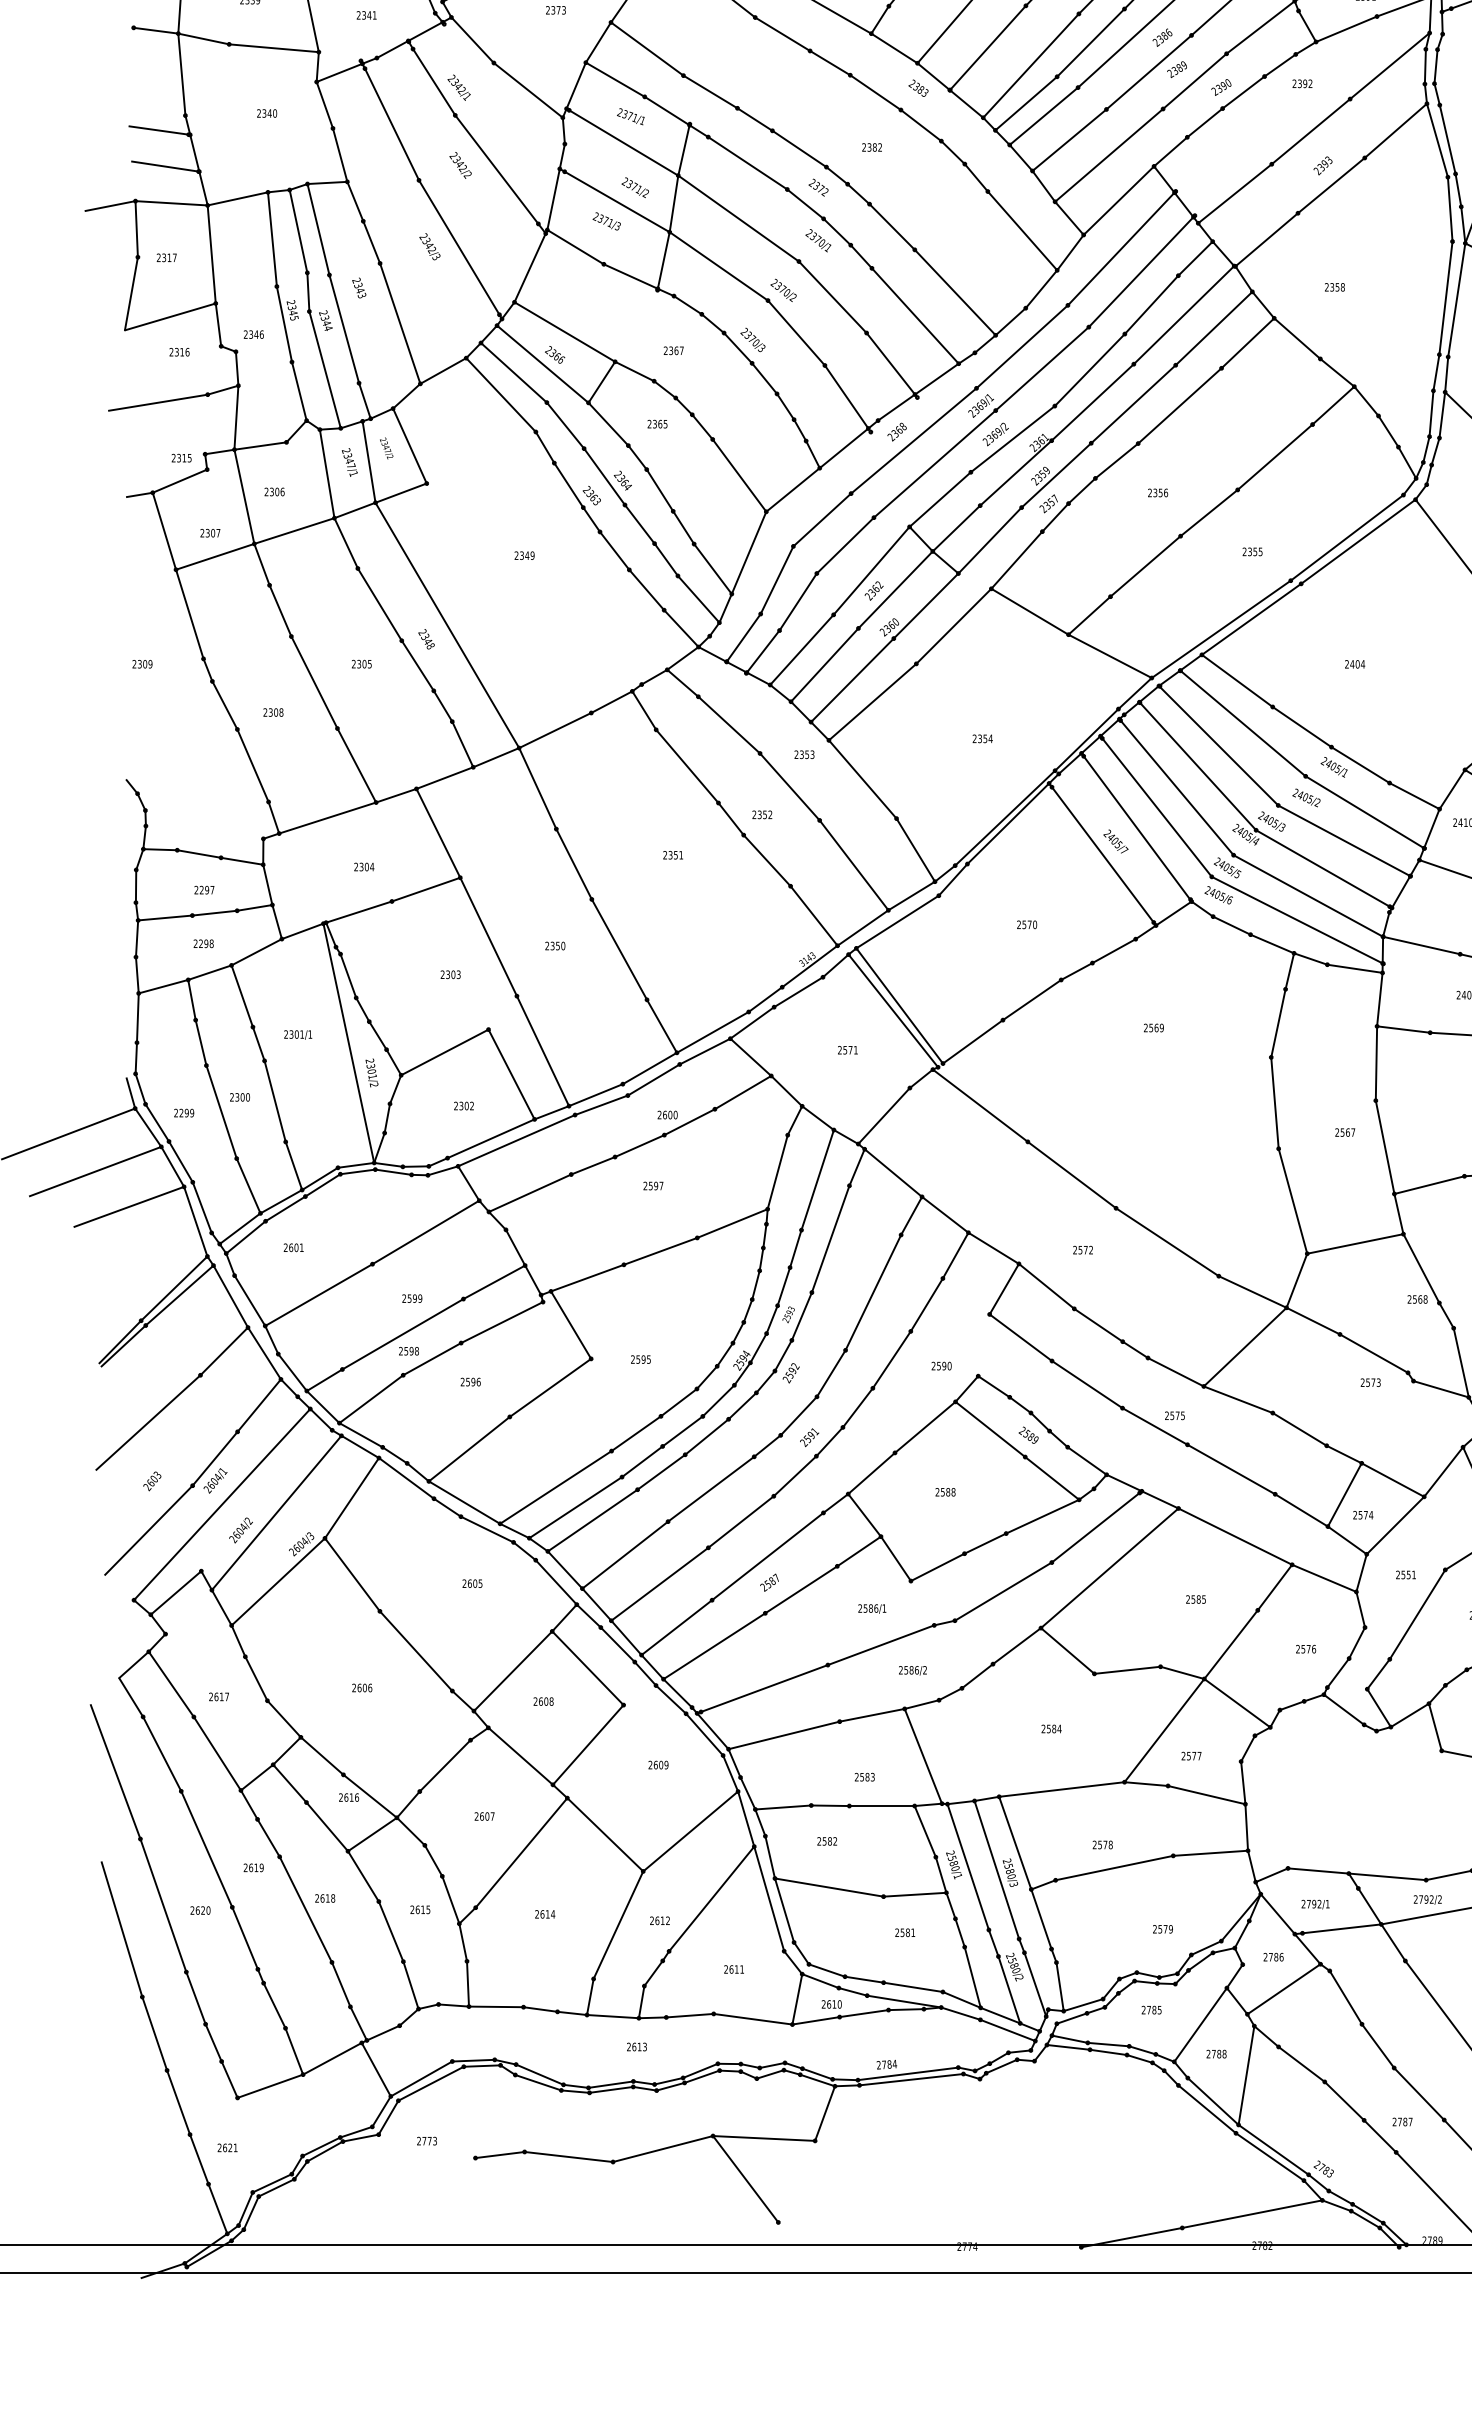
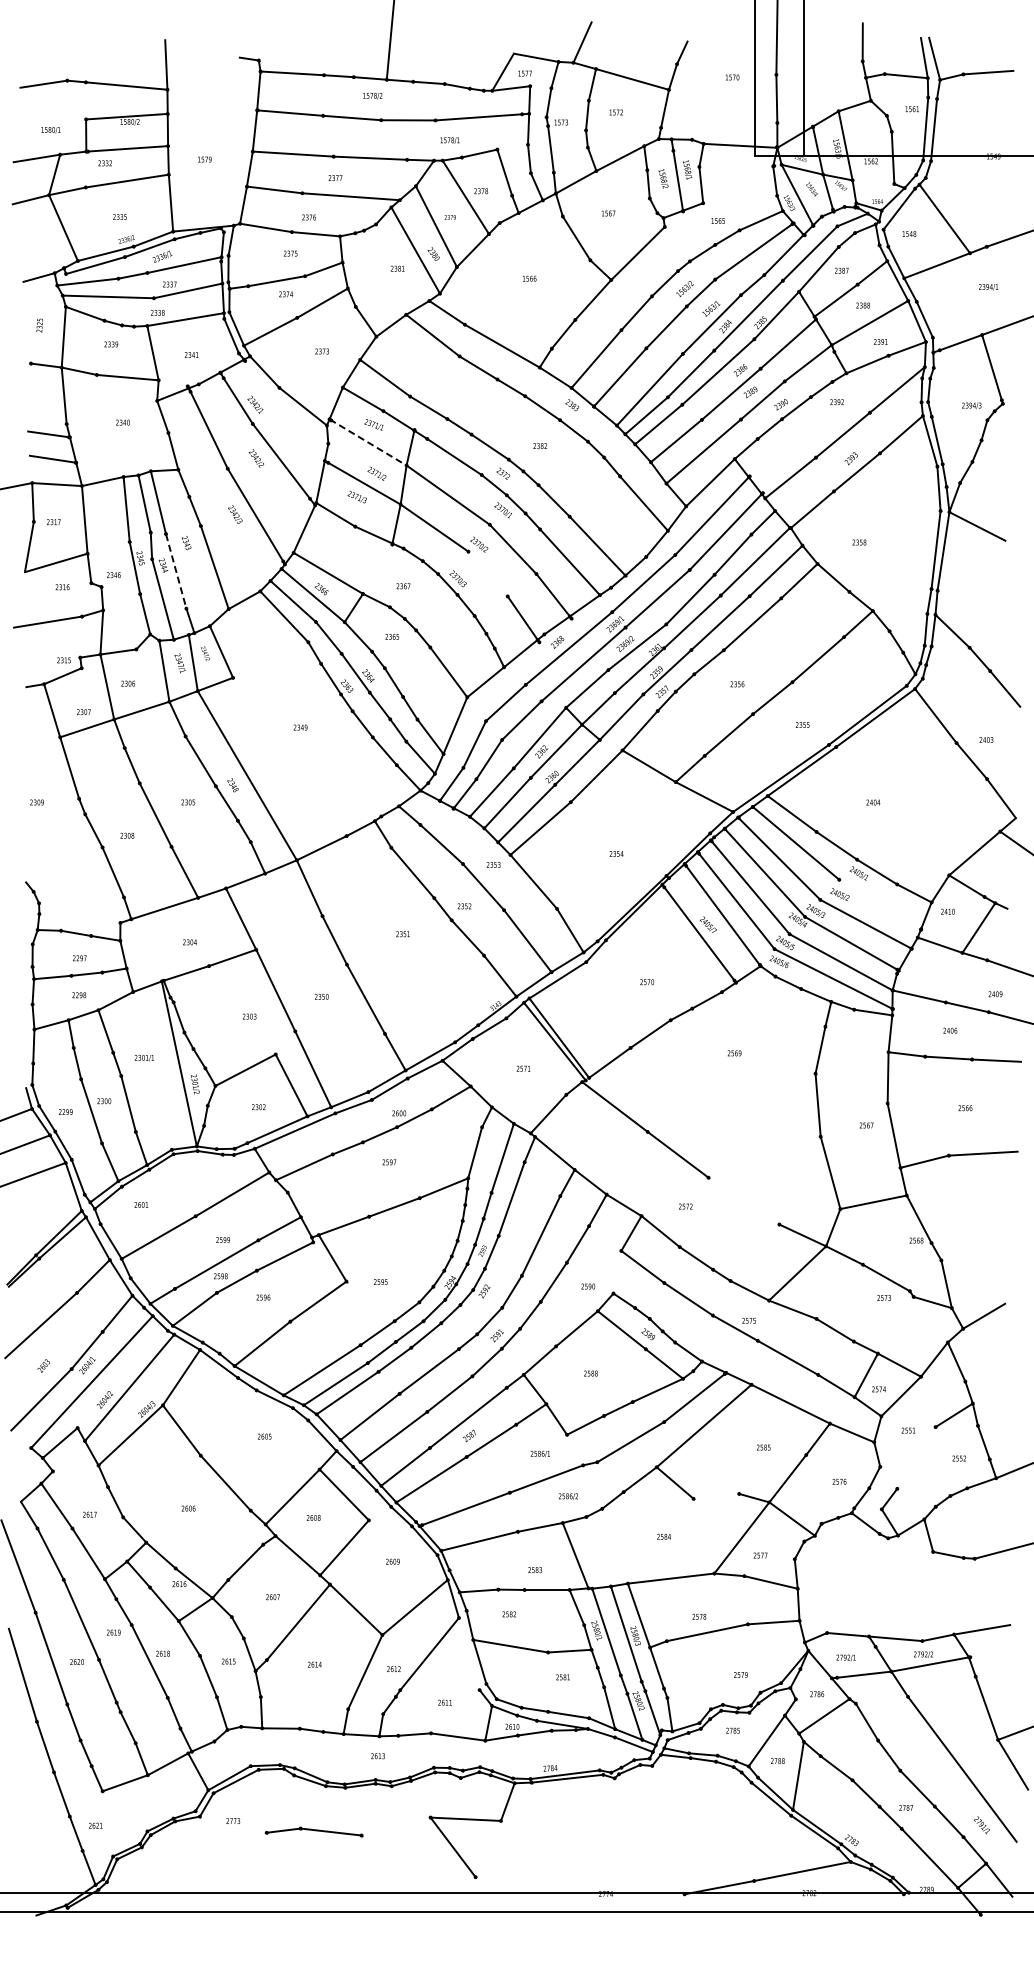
line: (623, 142) -> (368, 442), solid -> dashed
line: (344, 329) -> (176, 571), solid -> dashed
line: (795, 332) -> (487, 573), removed
line: (1363, 812) -> (879, 904), removed
line: (1166, 1241) -> (743, 1200), removed
line: (1417, 1613) -> (916, 1457), removed
line: (1126, 1669) -> (715, 1495), removed
line: (769, 1898) -> (469, 1653), removed
line: (662, 2148) -> (395, 1826), removed

